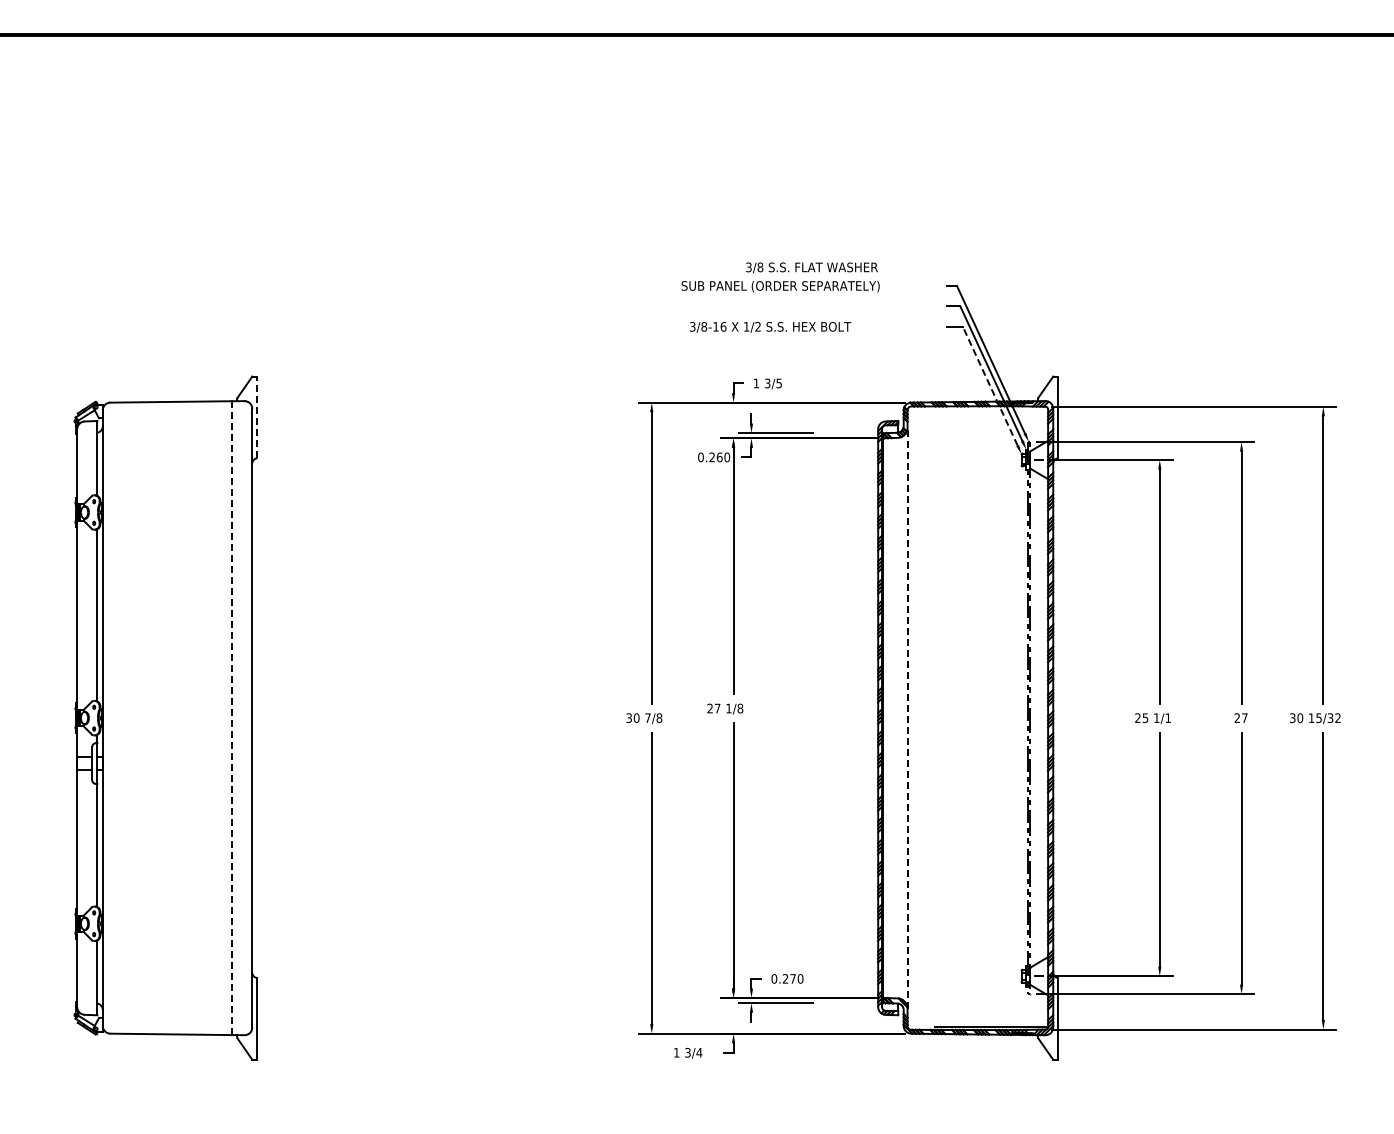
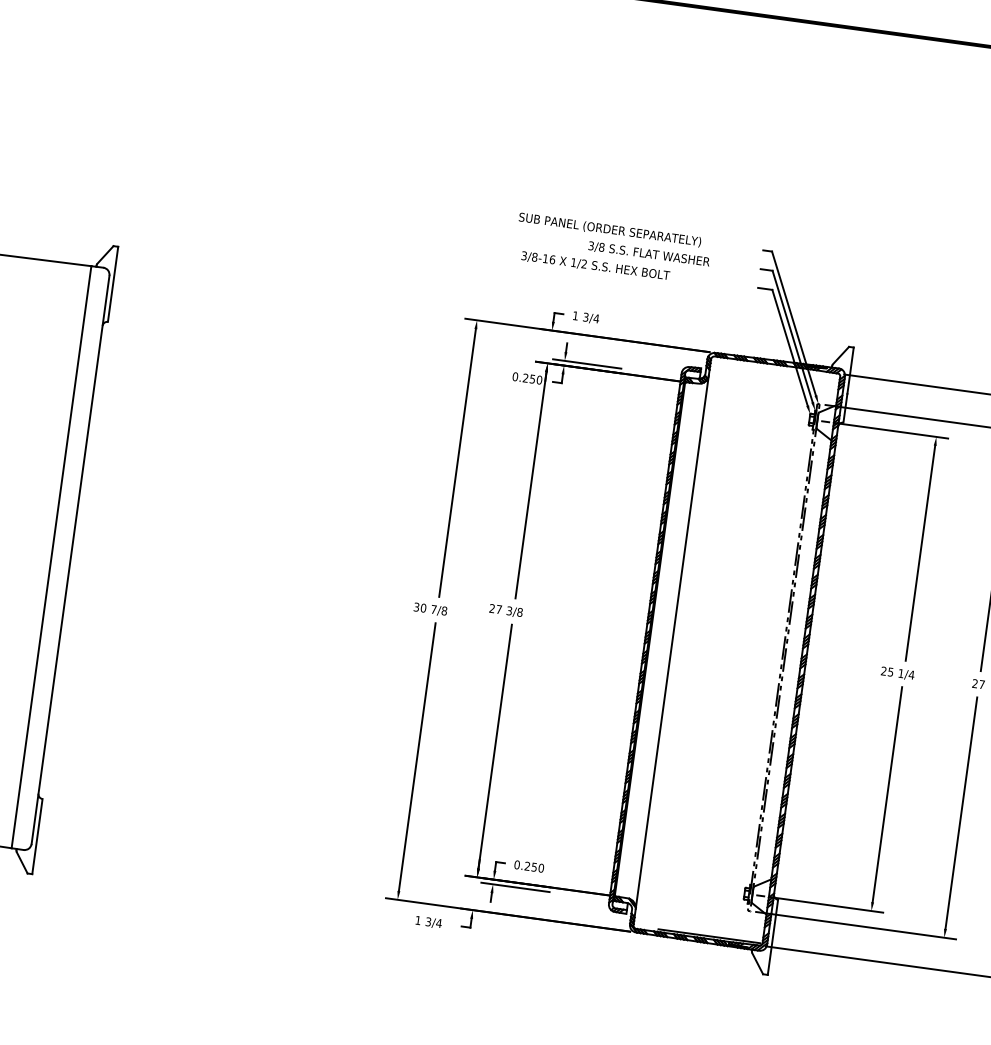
text: (811, 267) -> (648, 253), moved
text: (779, 383) -> (596, 318), 3/5 -> 3/4
line: (990, 385) -> (790, 347), dashed -> solid
line: (257, 417) -> (113, 284), dashed -> solid
text: (719, 457) -> (532, 379), 0.260 -> 0.250
text: (728, 708) -> (509, 610), 1/8 -> 3/8
line: (907, 717) -> (672, 641), dashed -> solid
text: (1168, 717) -> (912, 674), 1/1 -> 1/4
line: (231, 718) -> (51, 557), dashed -> solid
text: (792, 978) -> (533, 866), 0.270 -> 0.250

